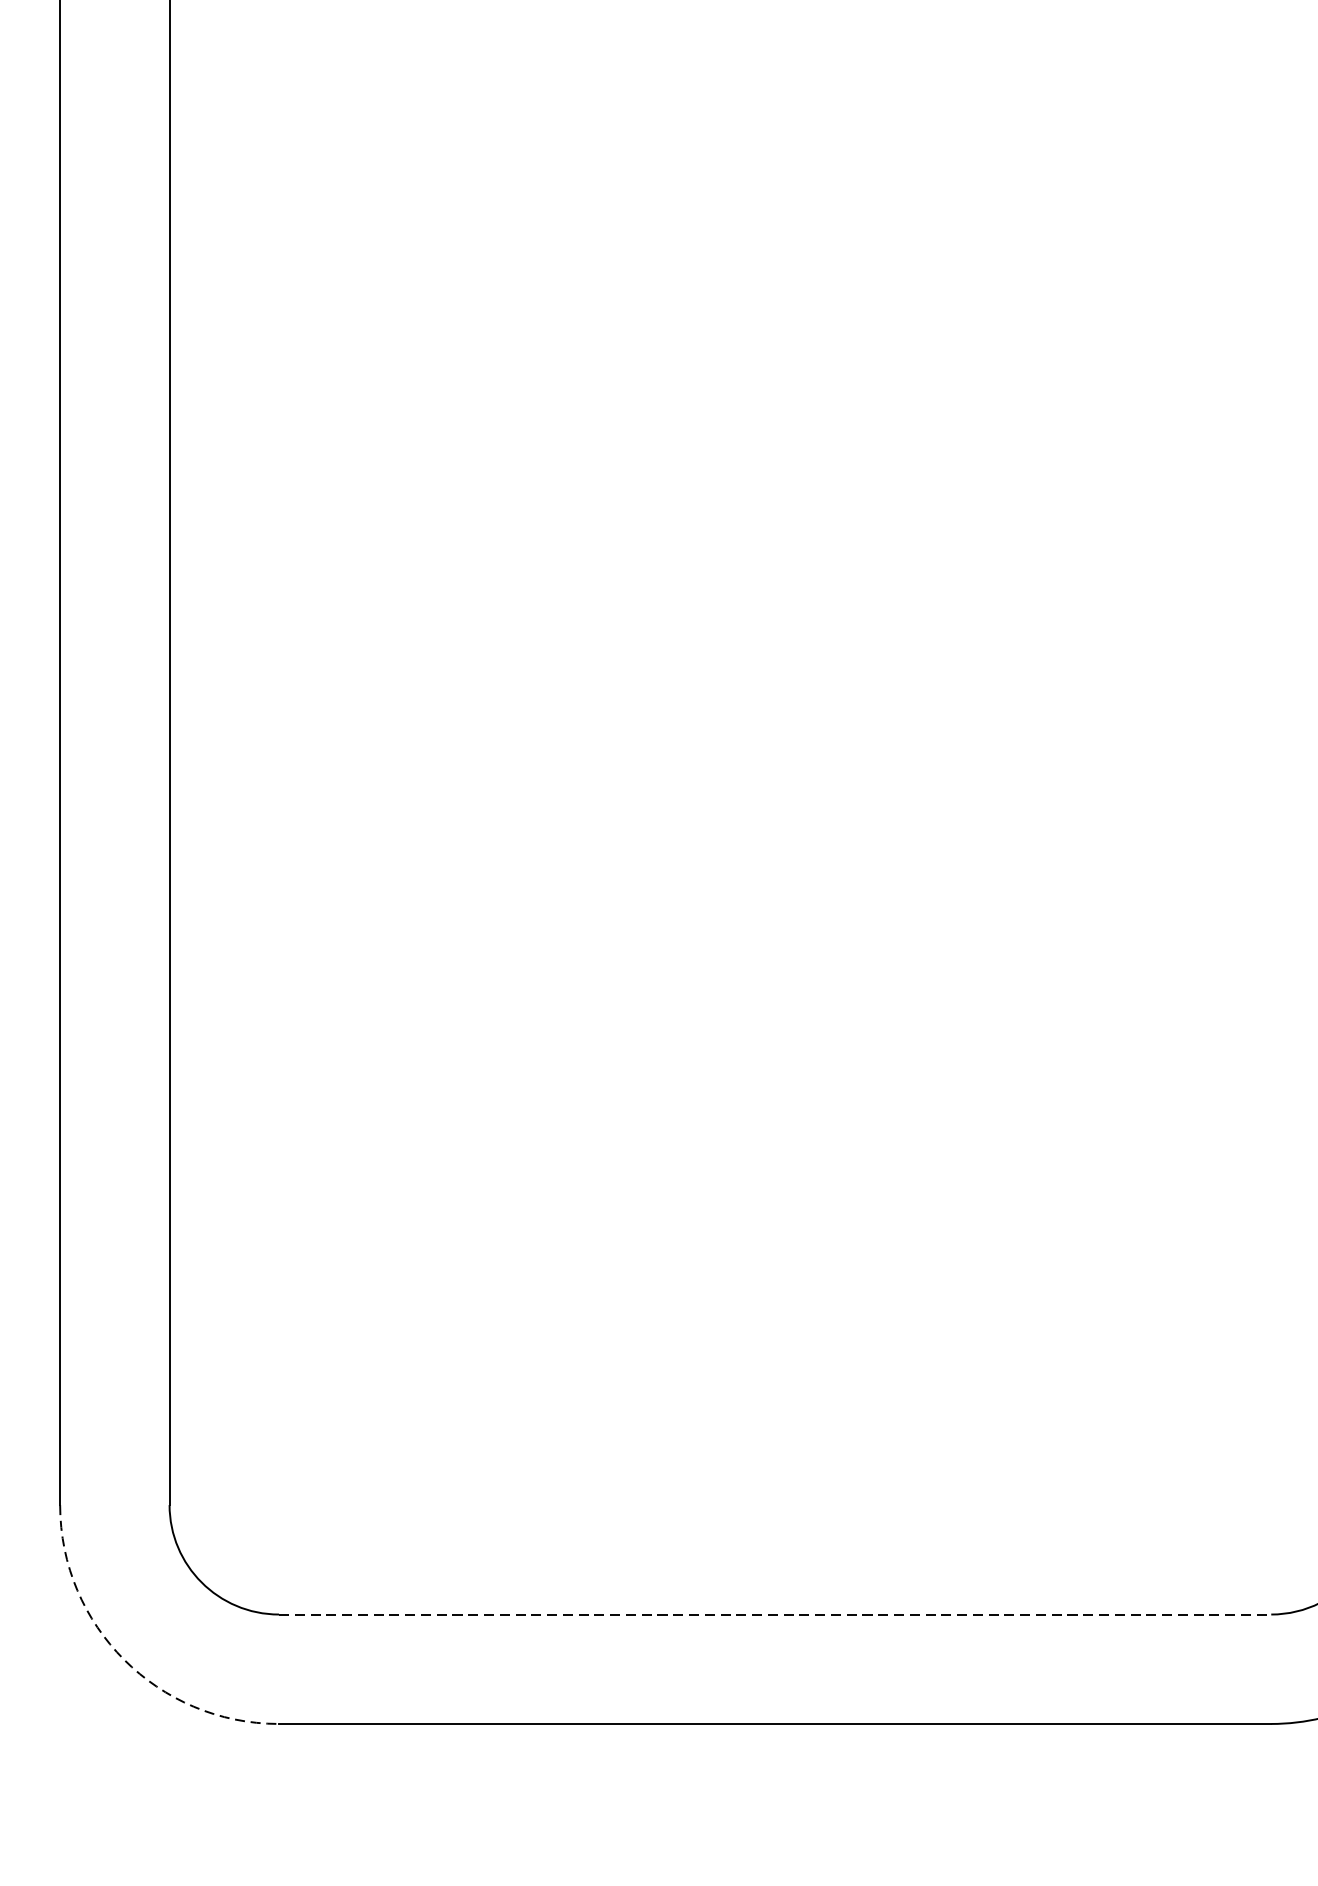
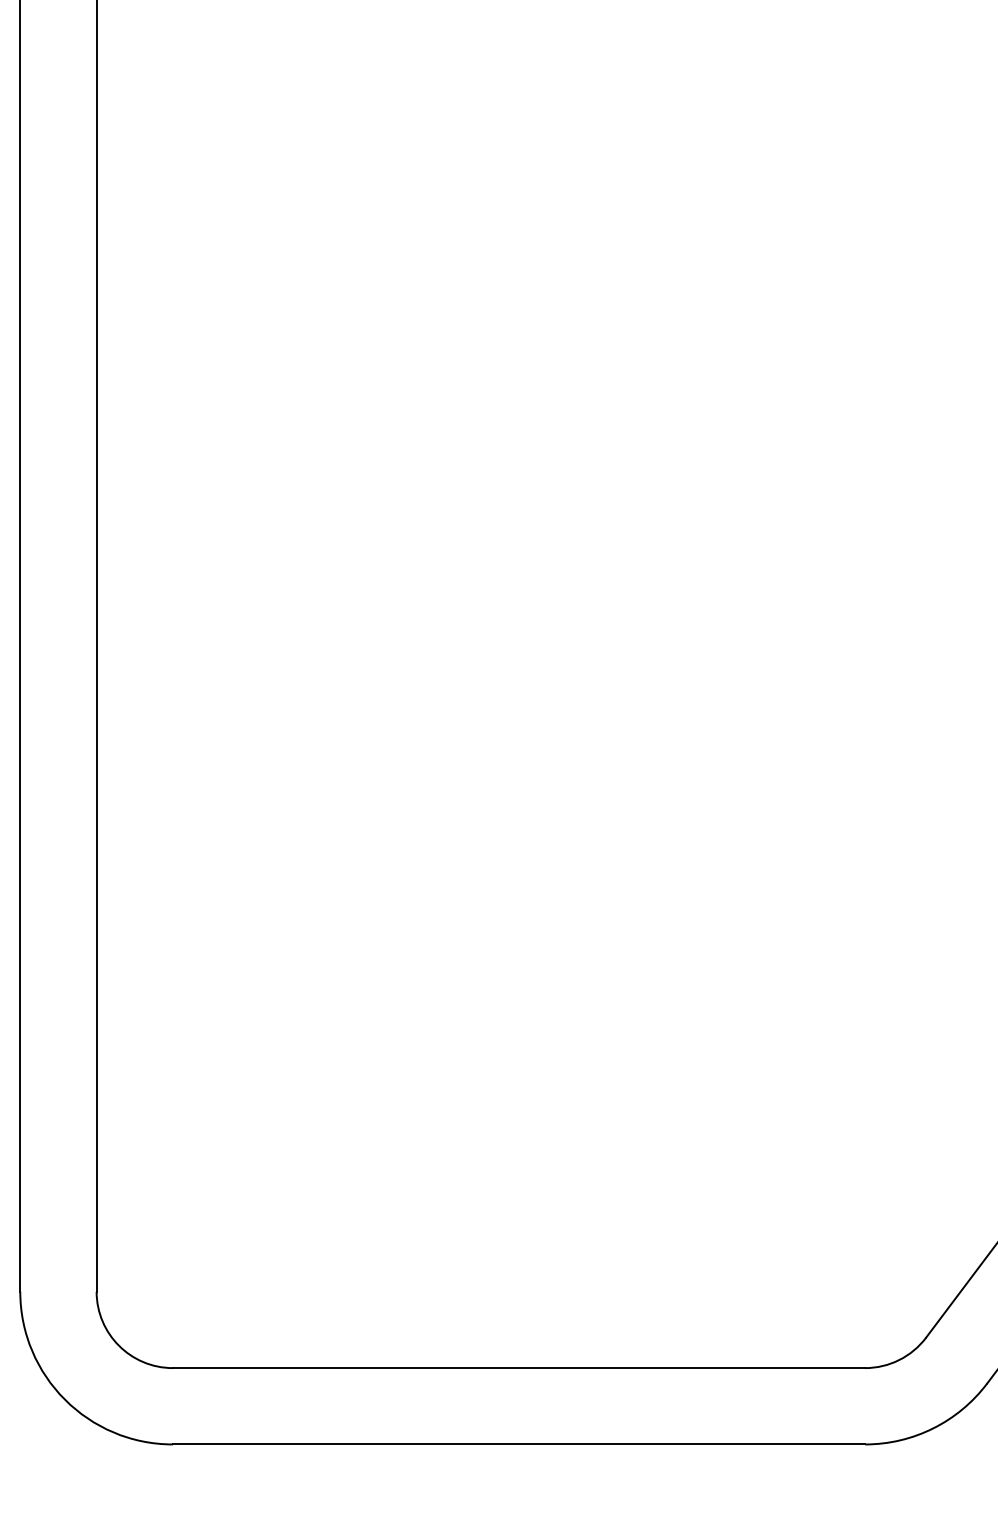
line: (775, 1615) -> (519, 1368), dashed -> solid
arc: (124, 1659) -> (65, 1399), dashed -> solid

